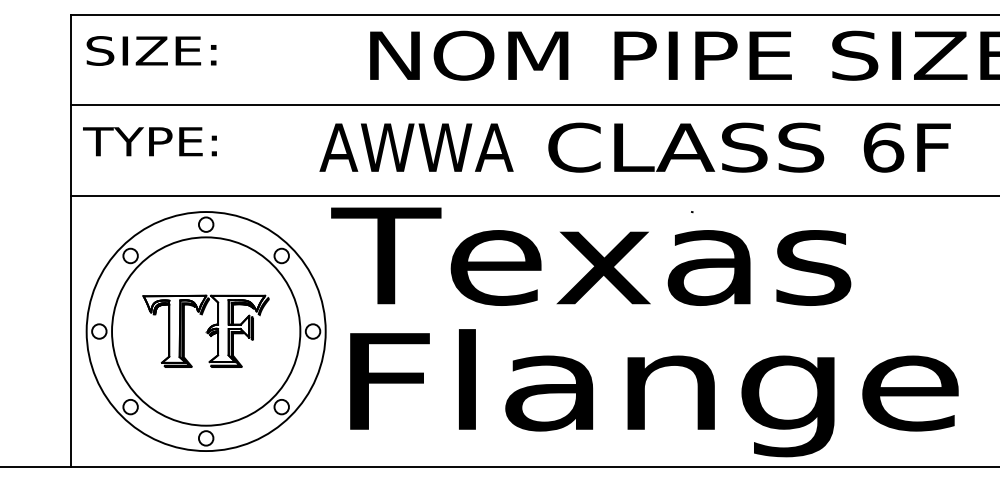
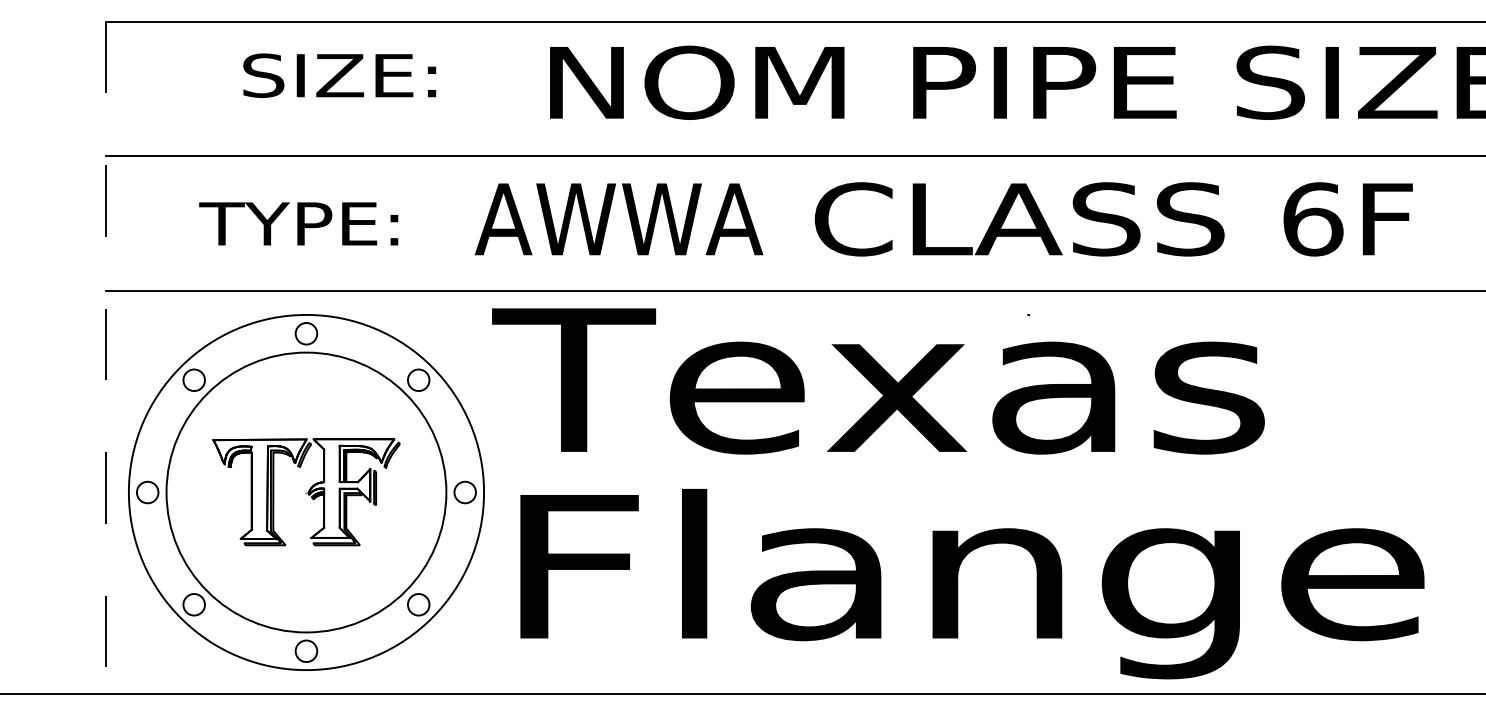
text: (151, 50) -> (339, 74), moved
text: (149, 141) -> (298, 223), moved
line: (71, 241) -> (106, 358), solid -> dashed

